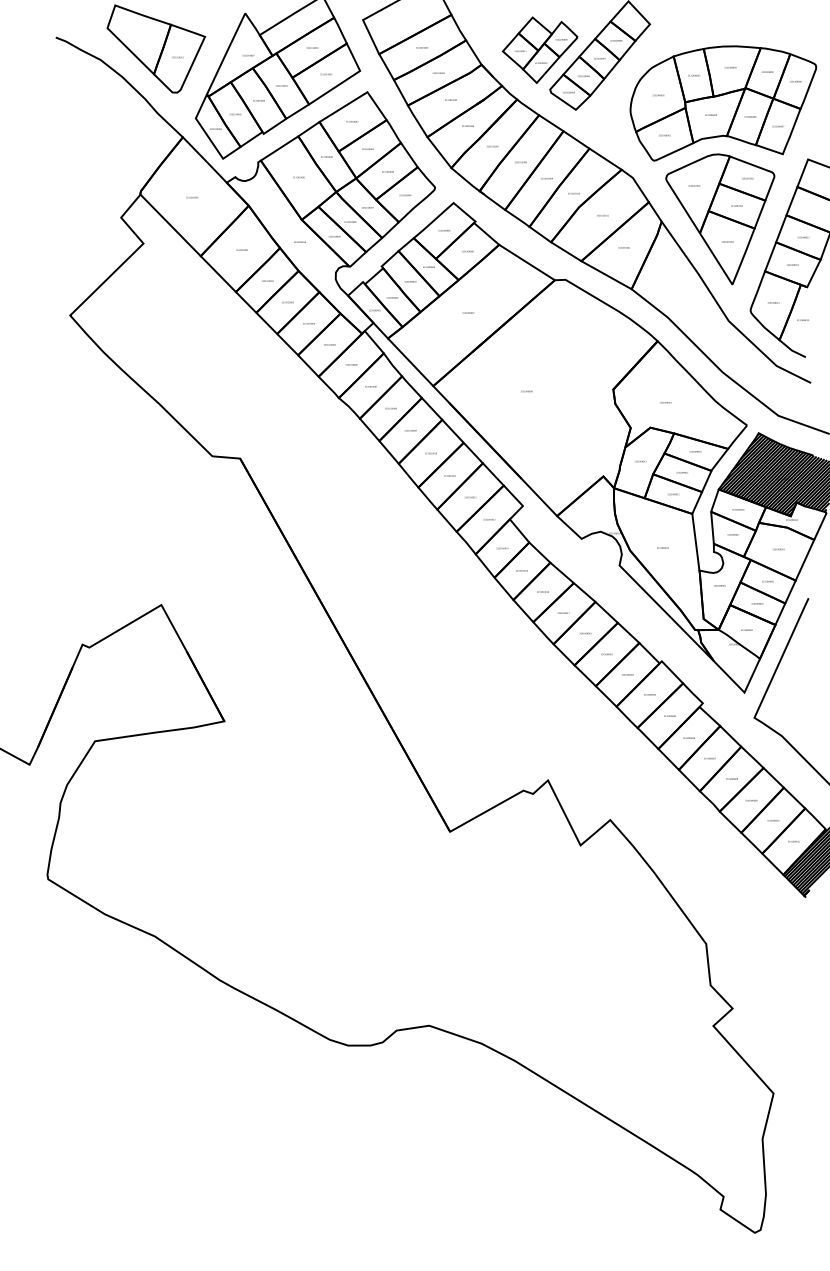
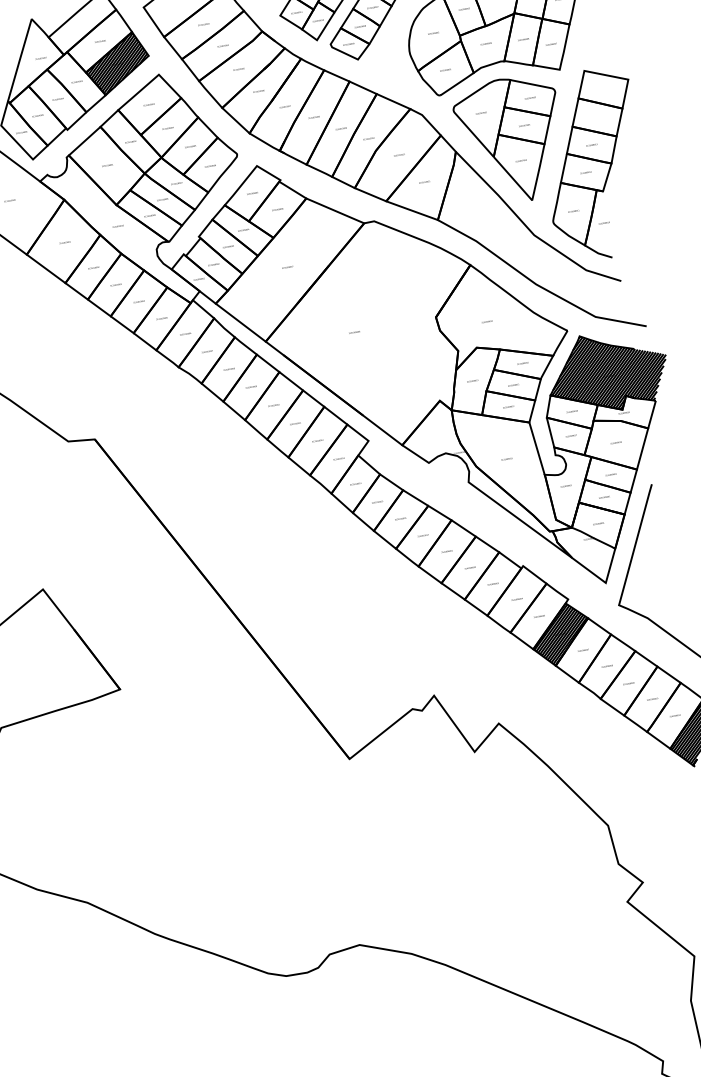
hatch: (326, 74) -> (117, 64), added
hatch: (689, 738) -> (560, 634), added

